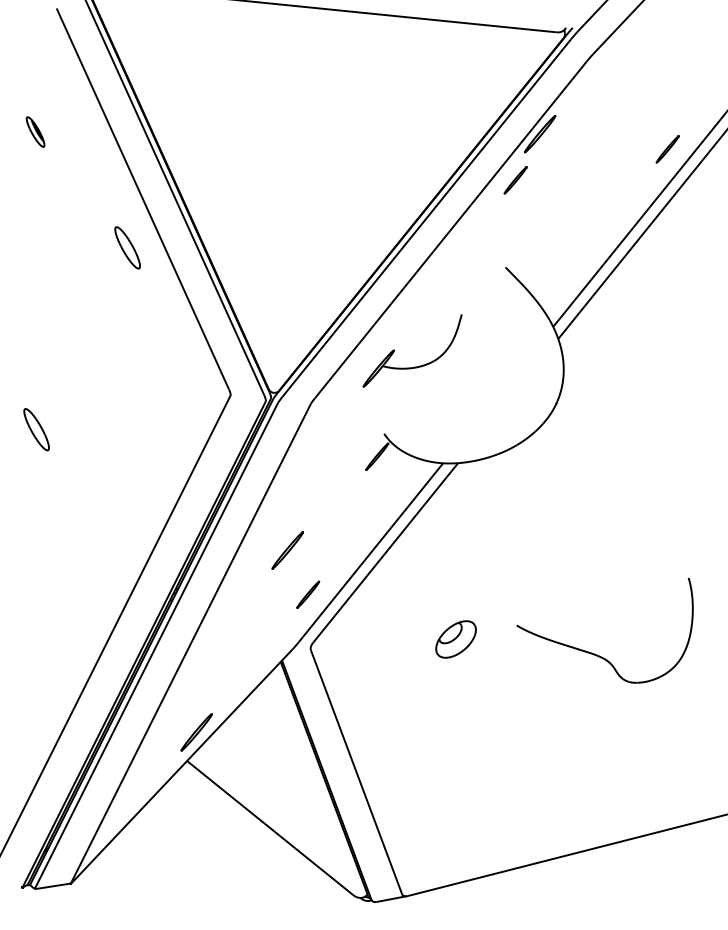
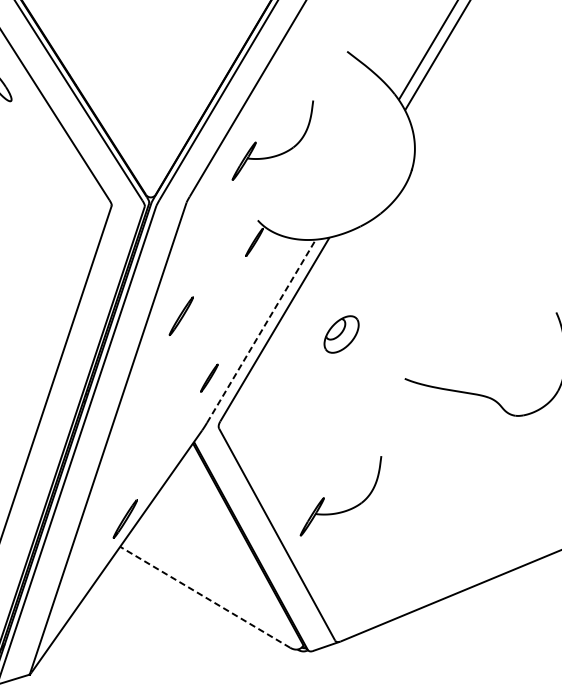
part: (287, 550) -> (181, 316), moved
line: (371, 552) -> (261, 331), solid -> dashed
part: (455, 639) -> (341, 334), moved
part: (432, 756) -> (344, 510), added
line: (270, 827) -> (205, 596), solid -> dashed

